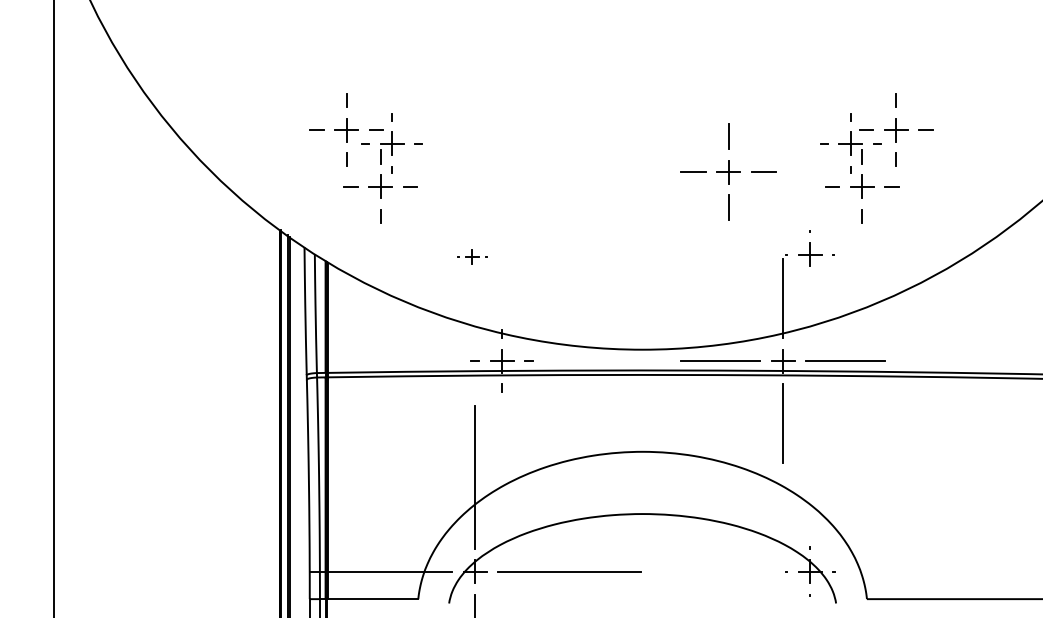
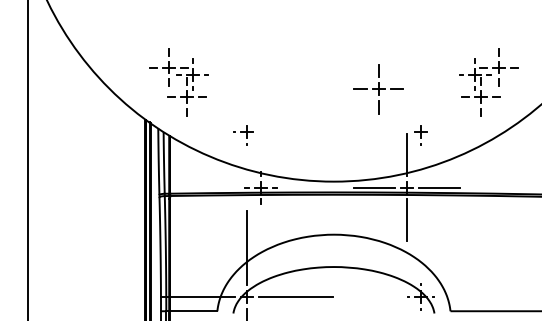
part: (364, 145) -> (178, 75), moved
part: (876, 145) -> (488, 75), moved
part: (468, 260) -> (243, 135), size x1.67

